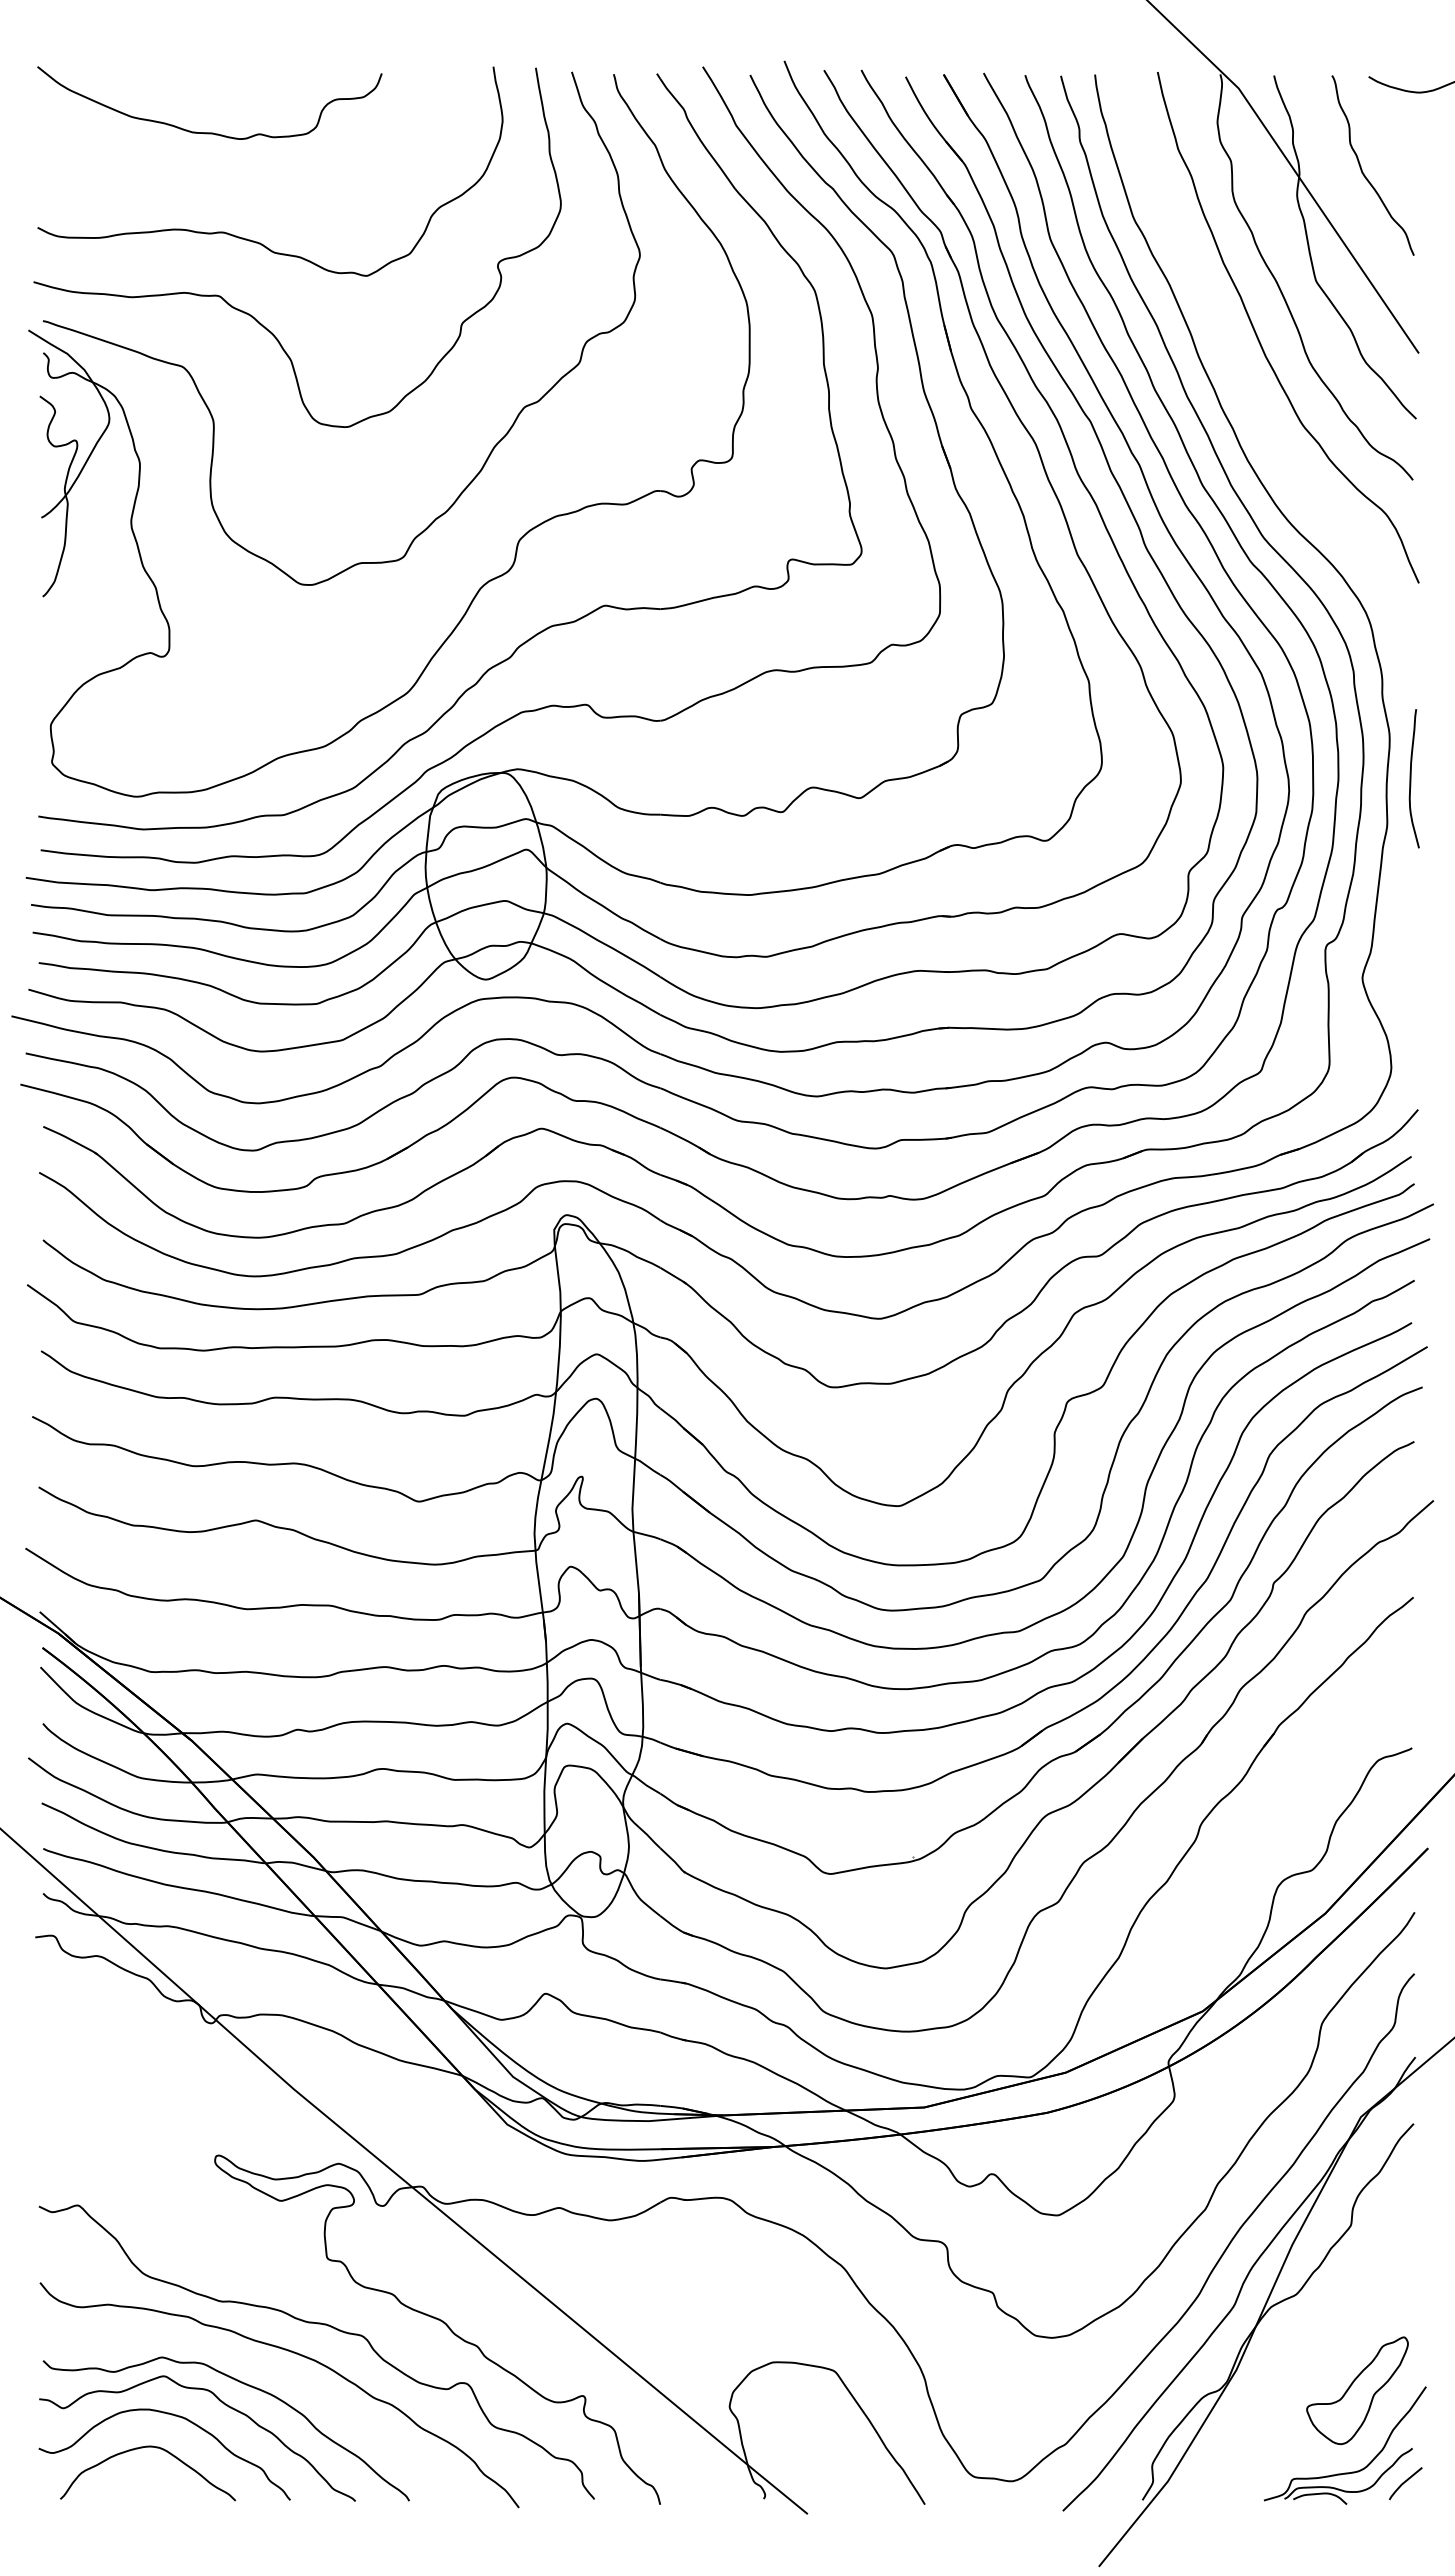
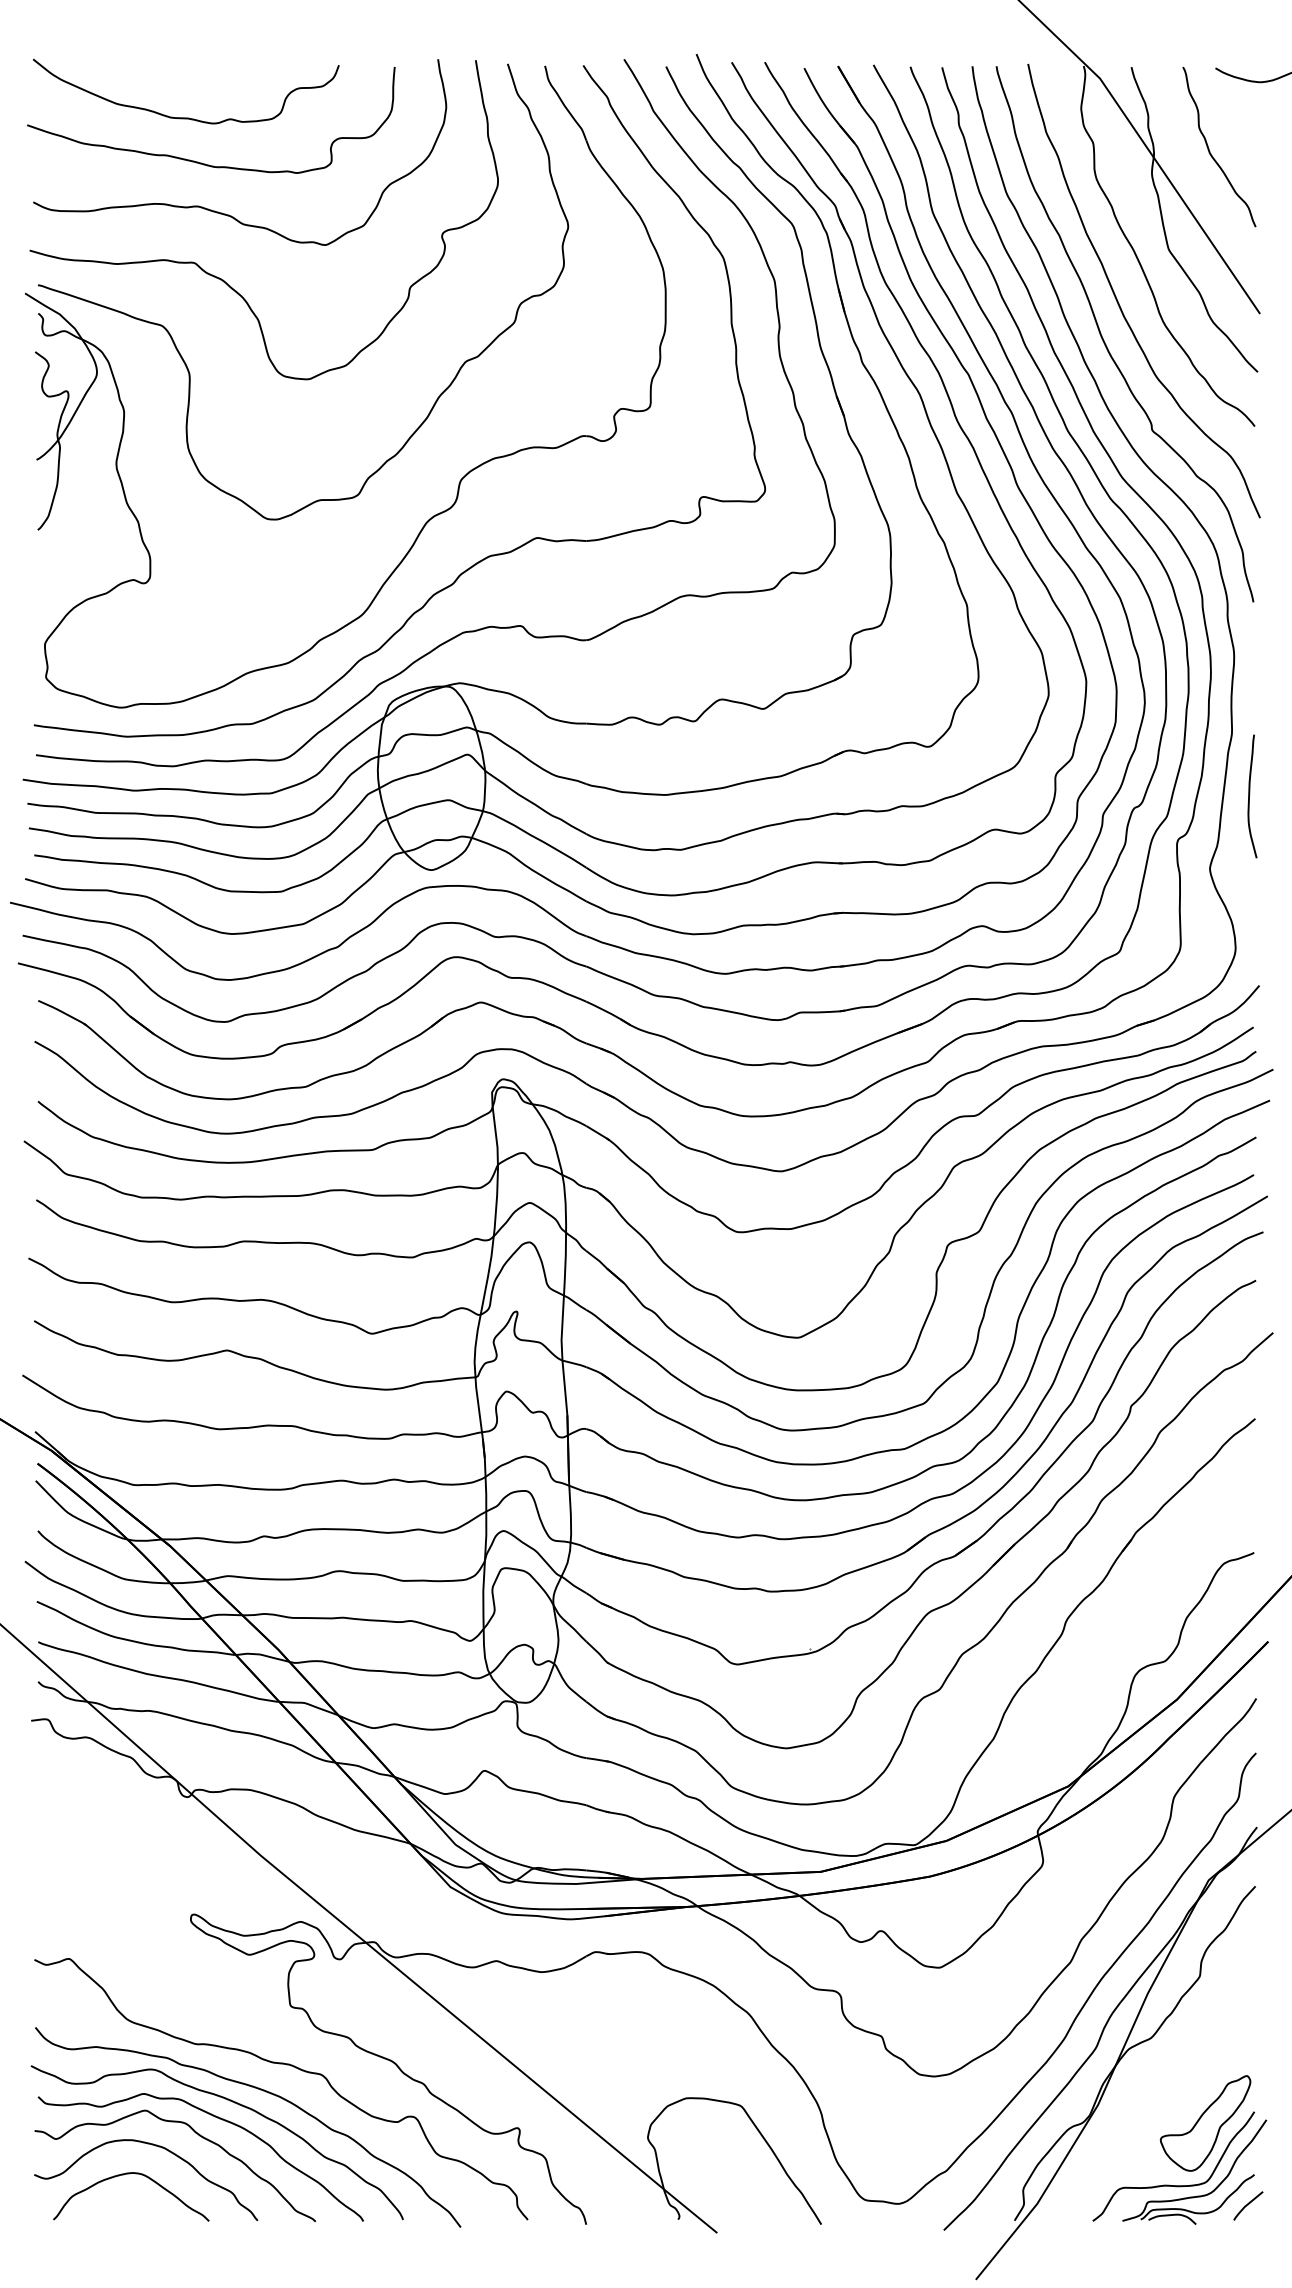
curve: (225, 182) -> (200, 162), added
curve: (1245, 387) -> (1106, 344), added
curve: (1411, 778) -> (1249, 796), moved
curve: (260, 2366) -> (231, 2101), added
curve: (1321, 2460) -> (1173, 2185), added

